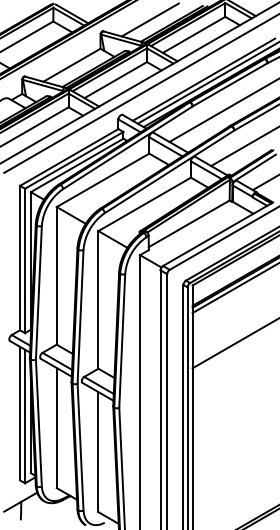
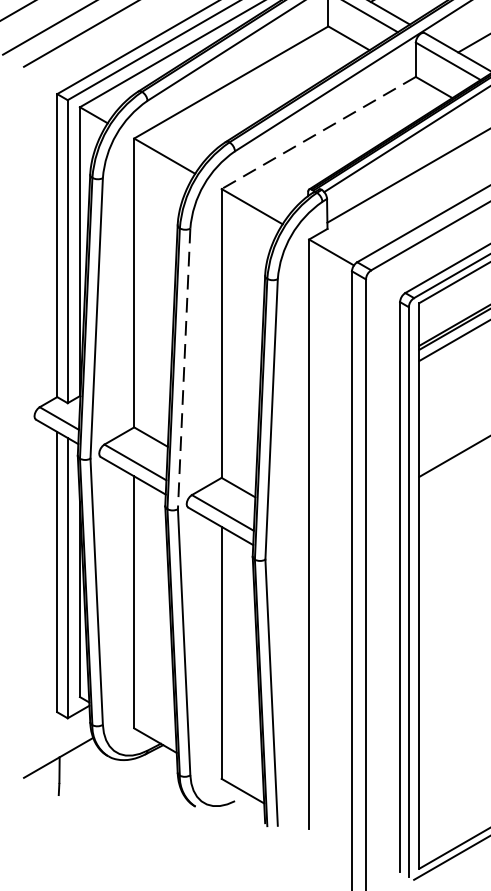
line: (144, 204) -> (318, 133), solid -> dashed
line: (80, 316) -> (184, 368), solid -> dashed

